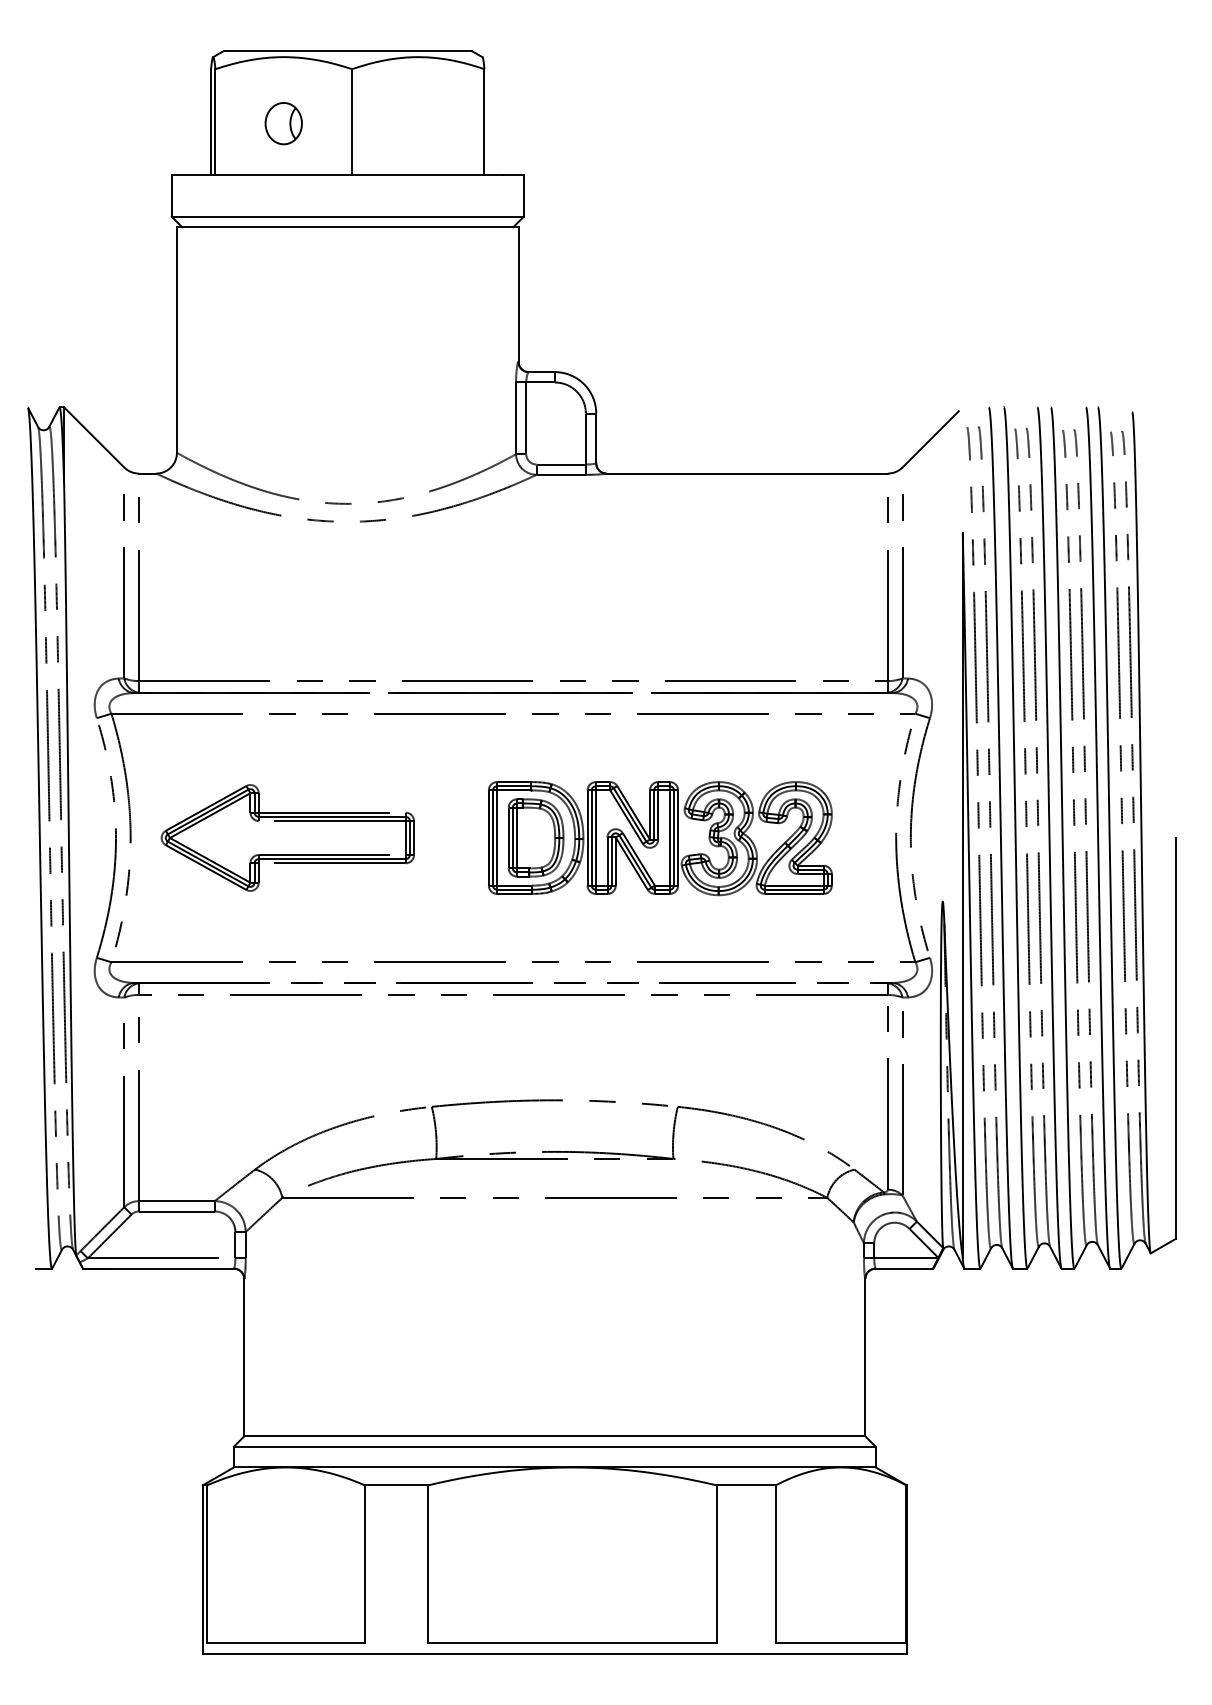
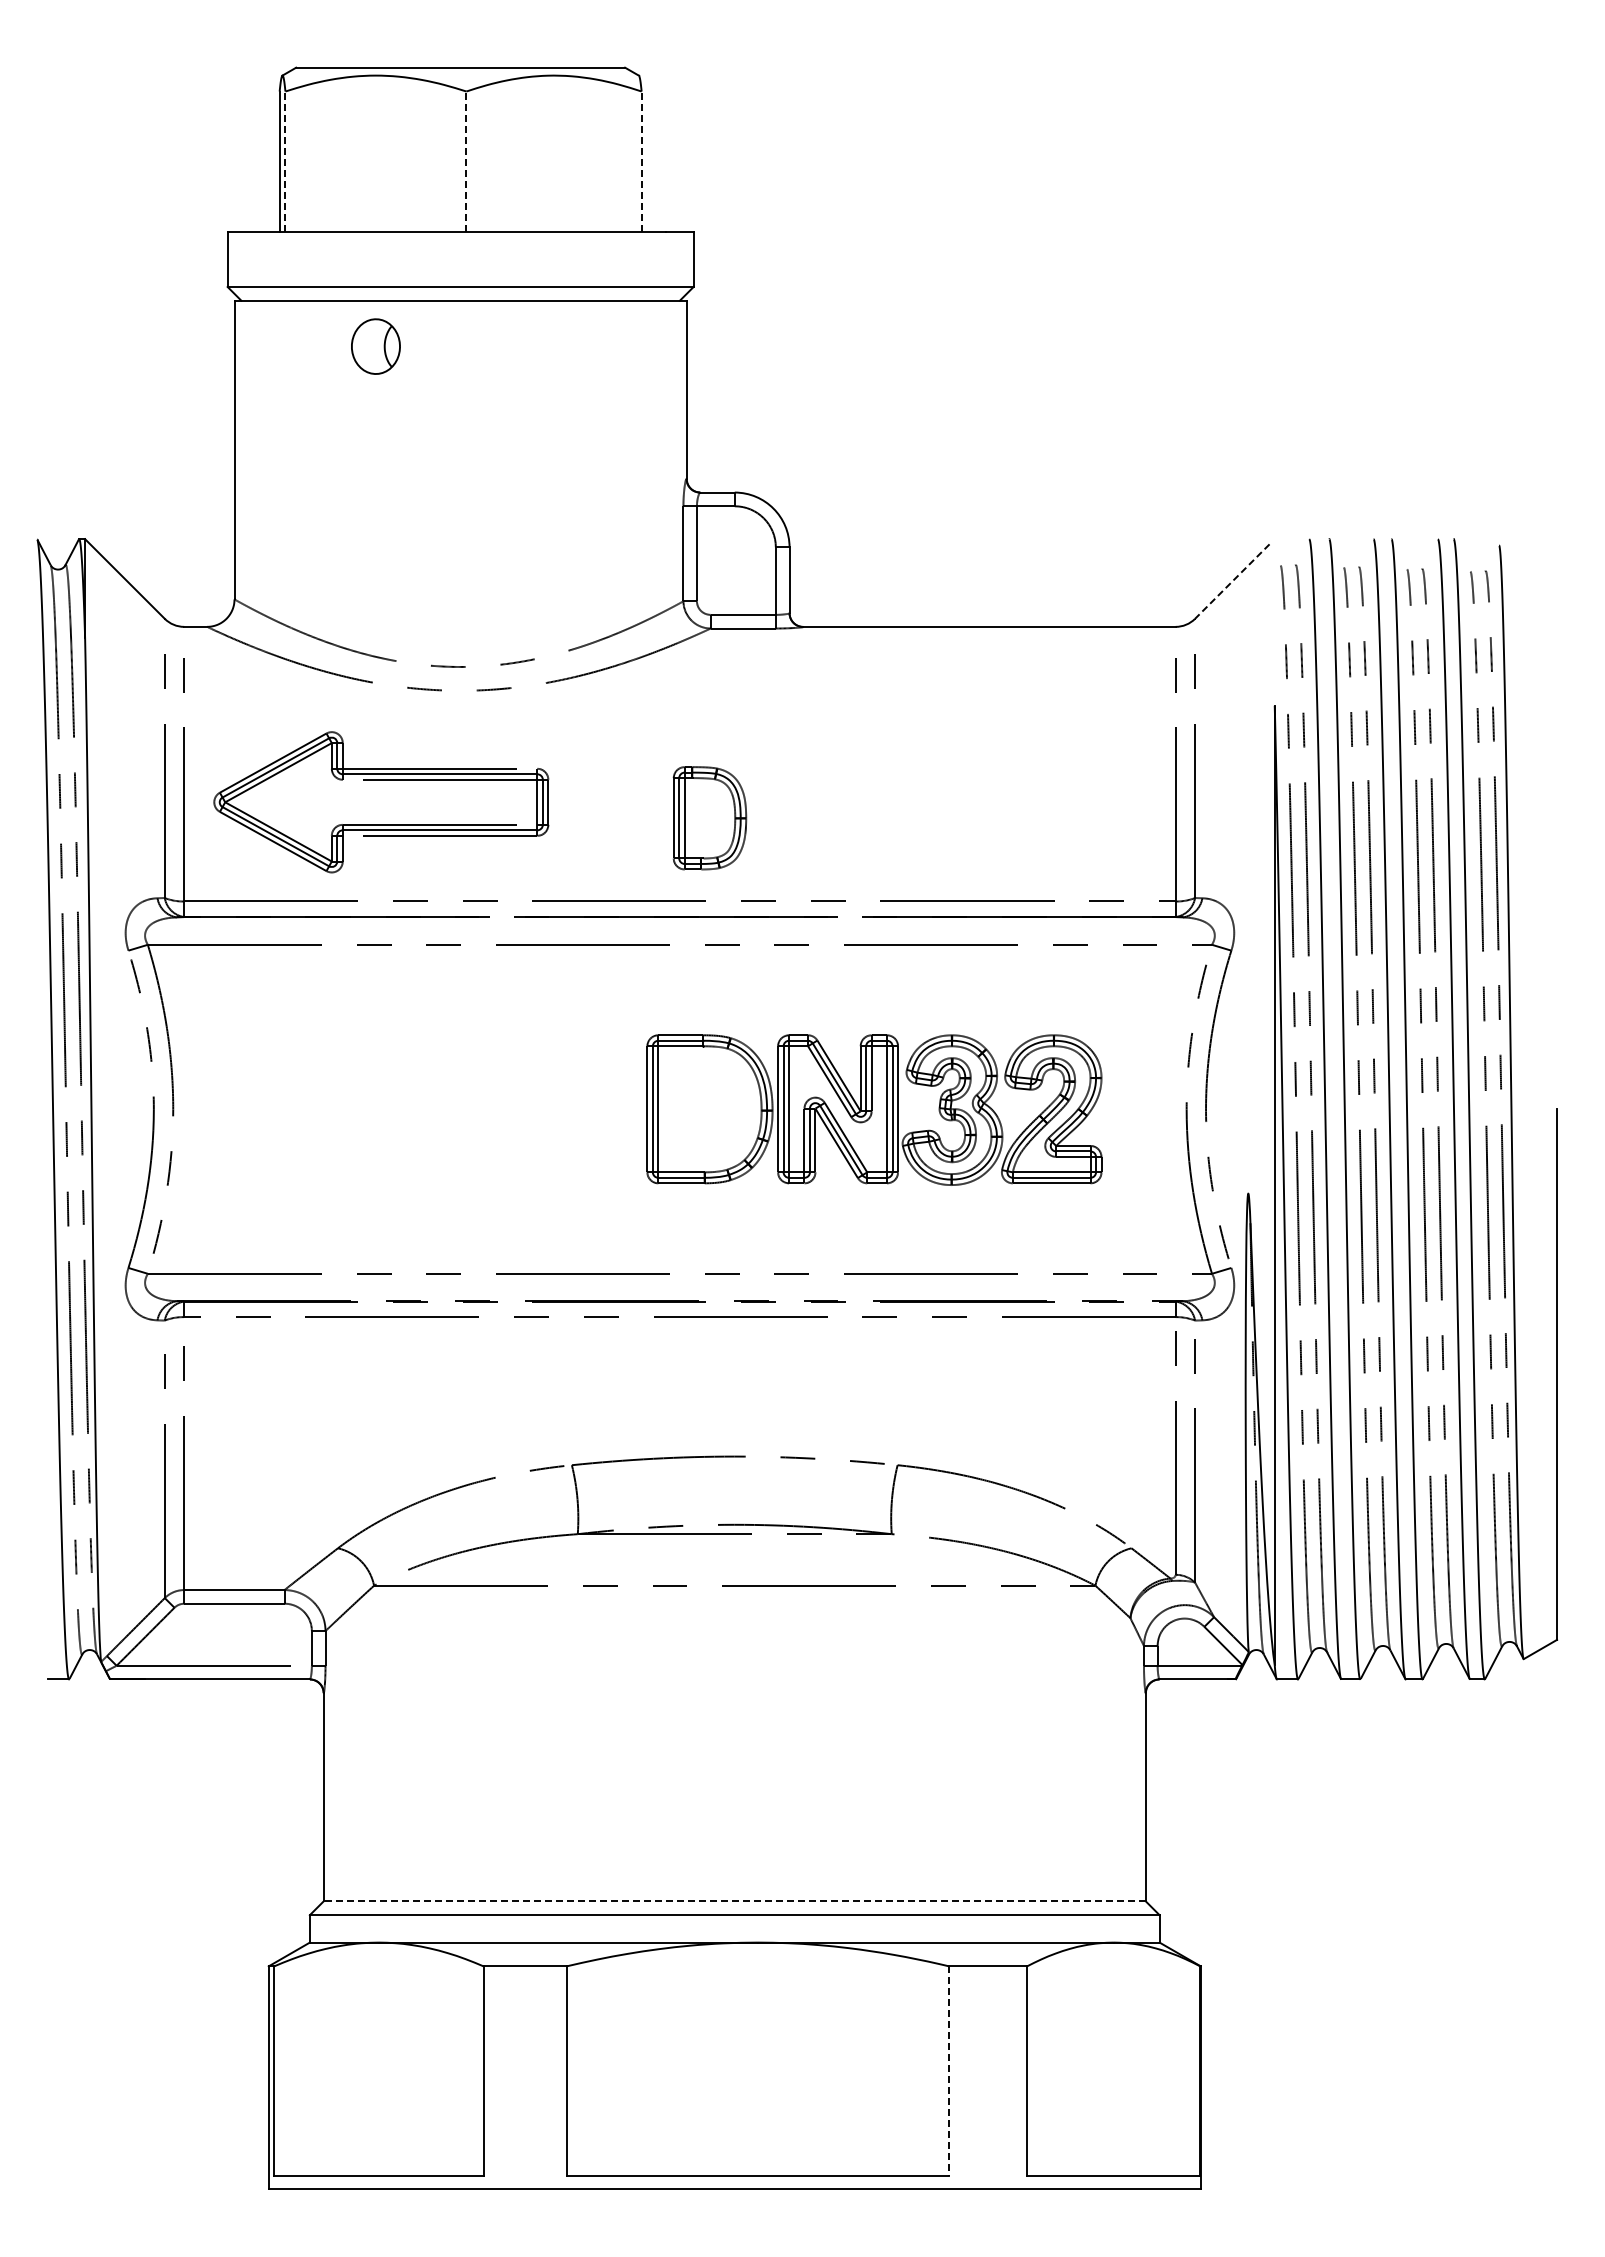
line: (215, 122) -> (285, 161), solid -> dashed
line: (352, 122) -> (466, 161), solid -> dashed
line: (484, 122) -> (641, 161), solid -> dashed
part: (283, 123) -> (375, 346), moved
line: (930, 439) -> (1232, 581), solid -> dashed
part: (287, 838) -> (381, 802), moved
part: (535, 838) -> (709, 818), moved
line: (554, 1436) -> (734, 1901), solid -> dashed
line: (716, 1564) -> (948, 2070), solid -> dashed

